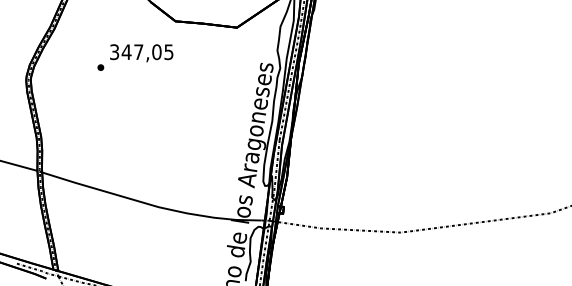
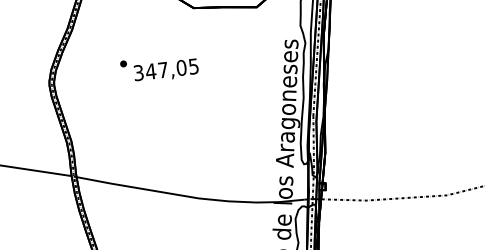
text: (141, 53) -> (166, 71), moved

